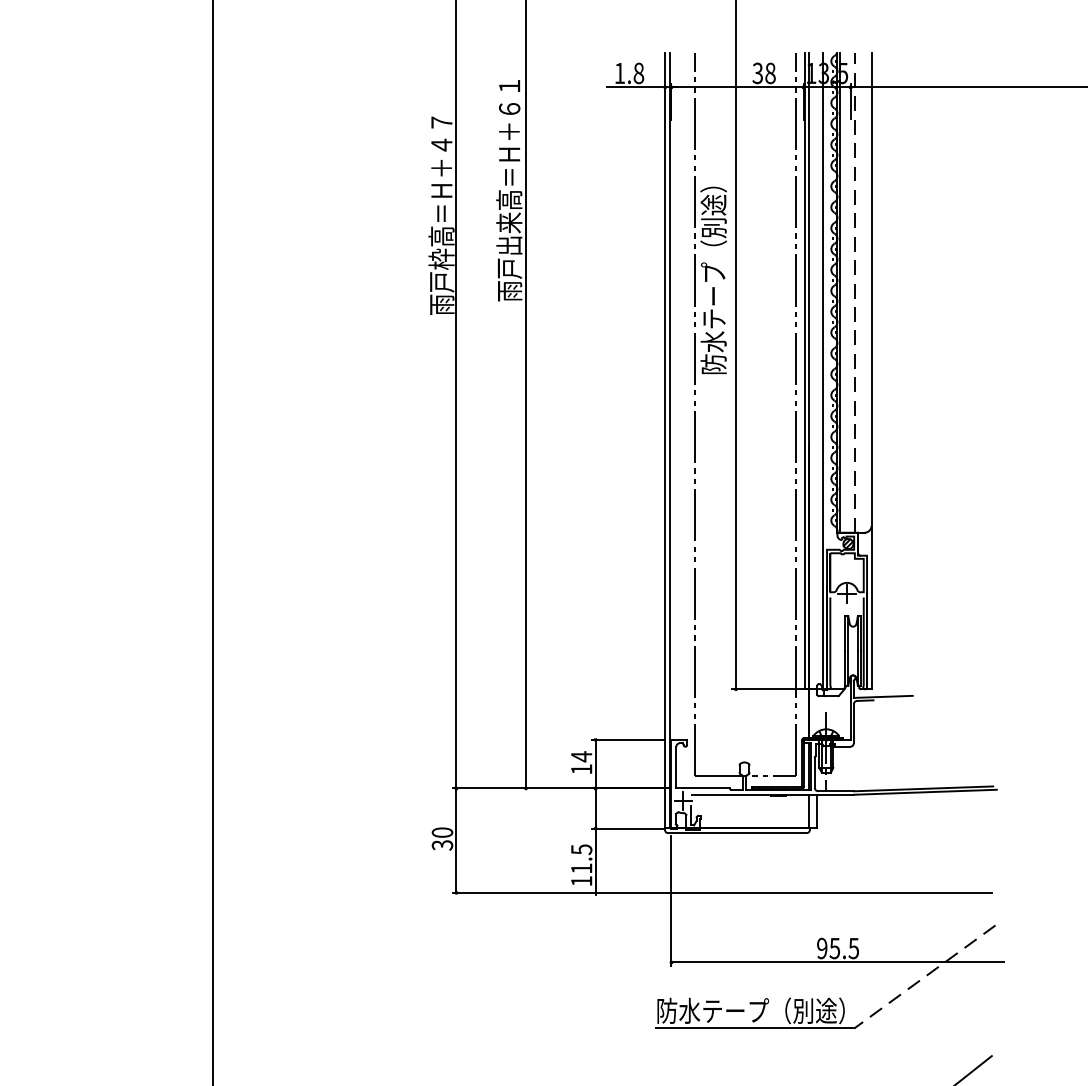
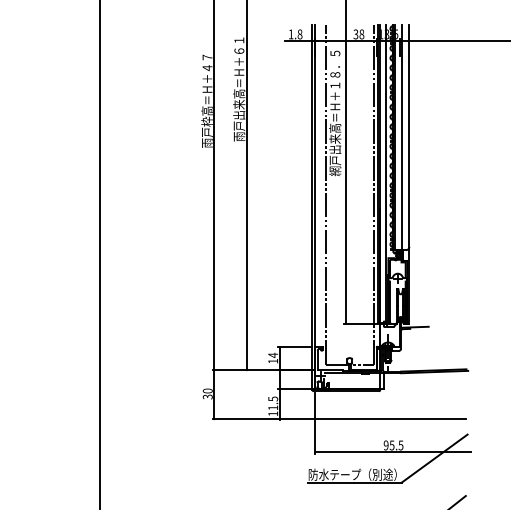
text: (714, 241) -> (335, 113), 防水テープ（別途） -> 網戸出来高＝Ｈ＋１８．５
line: (854, 292) -> (401, 137), dashed -> solid
line: (925, 976) -> (434, 458), dashed -> solid

